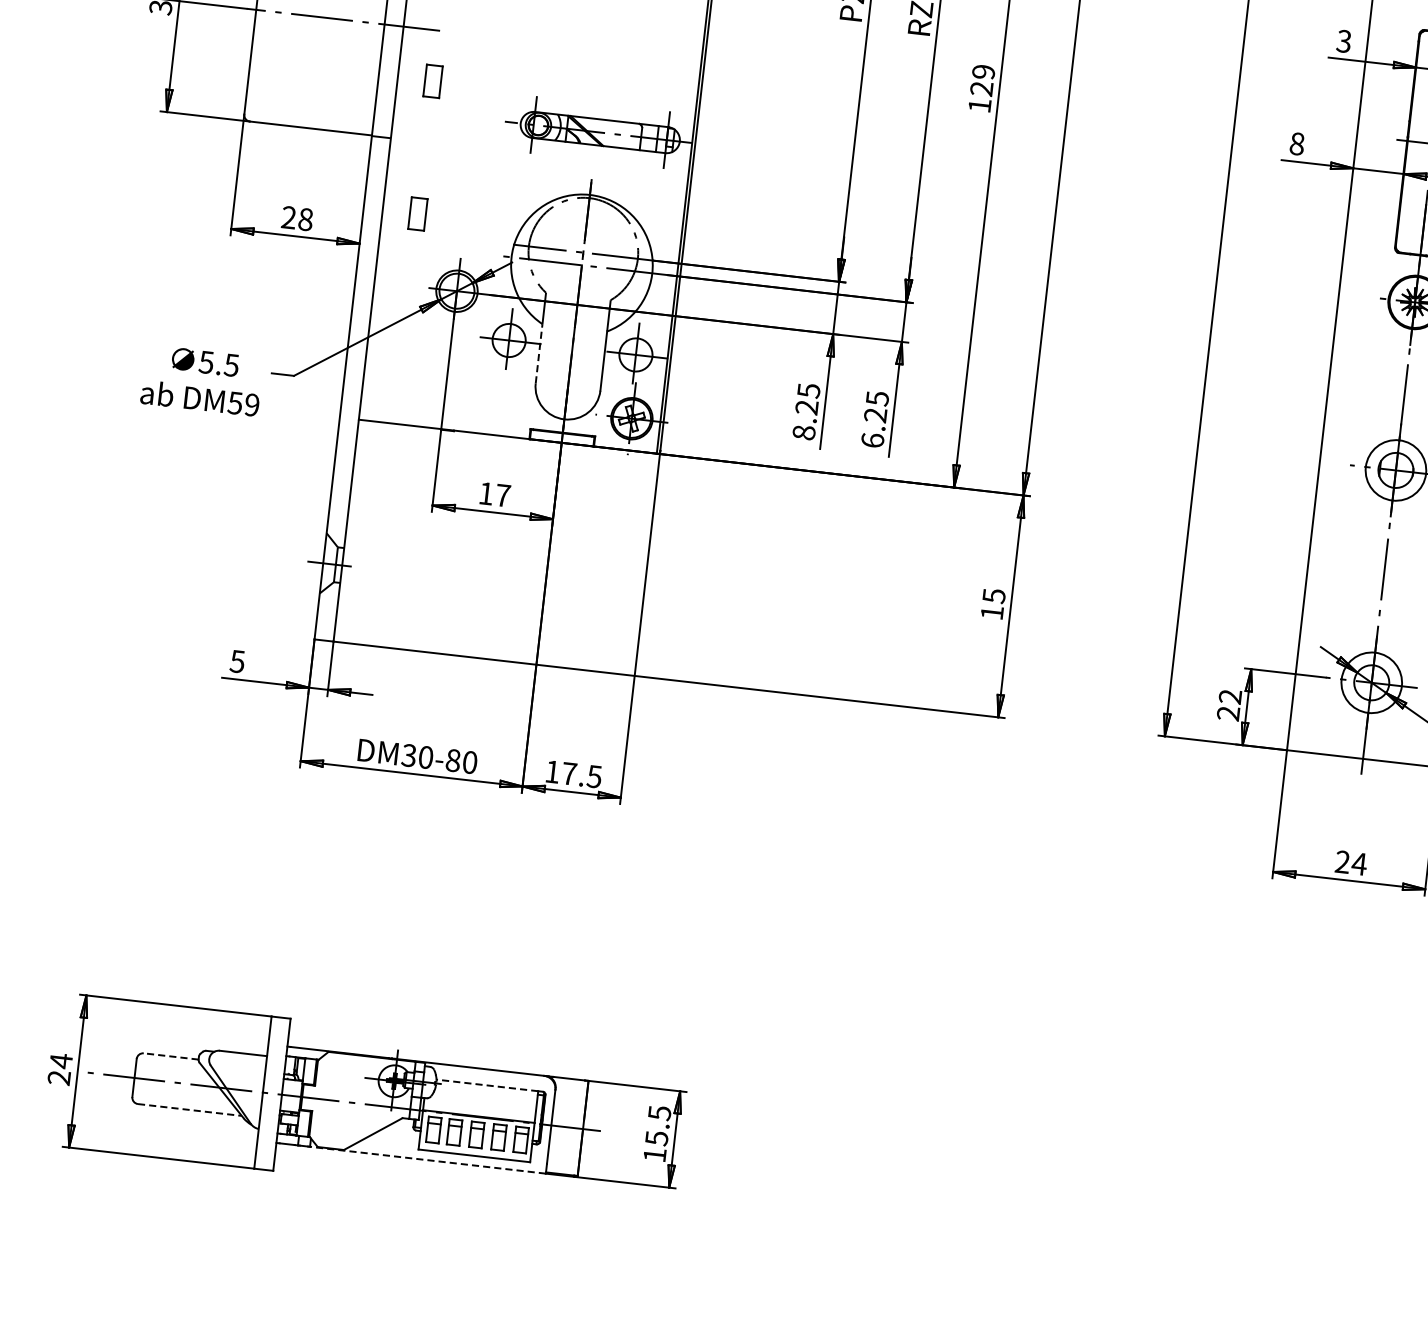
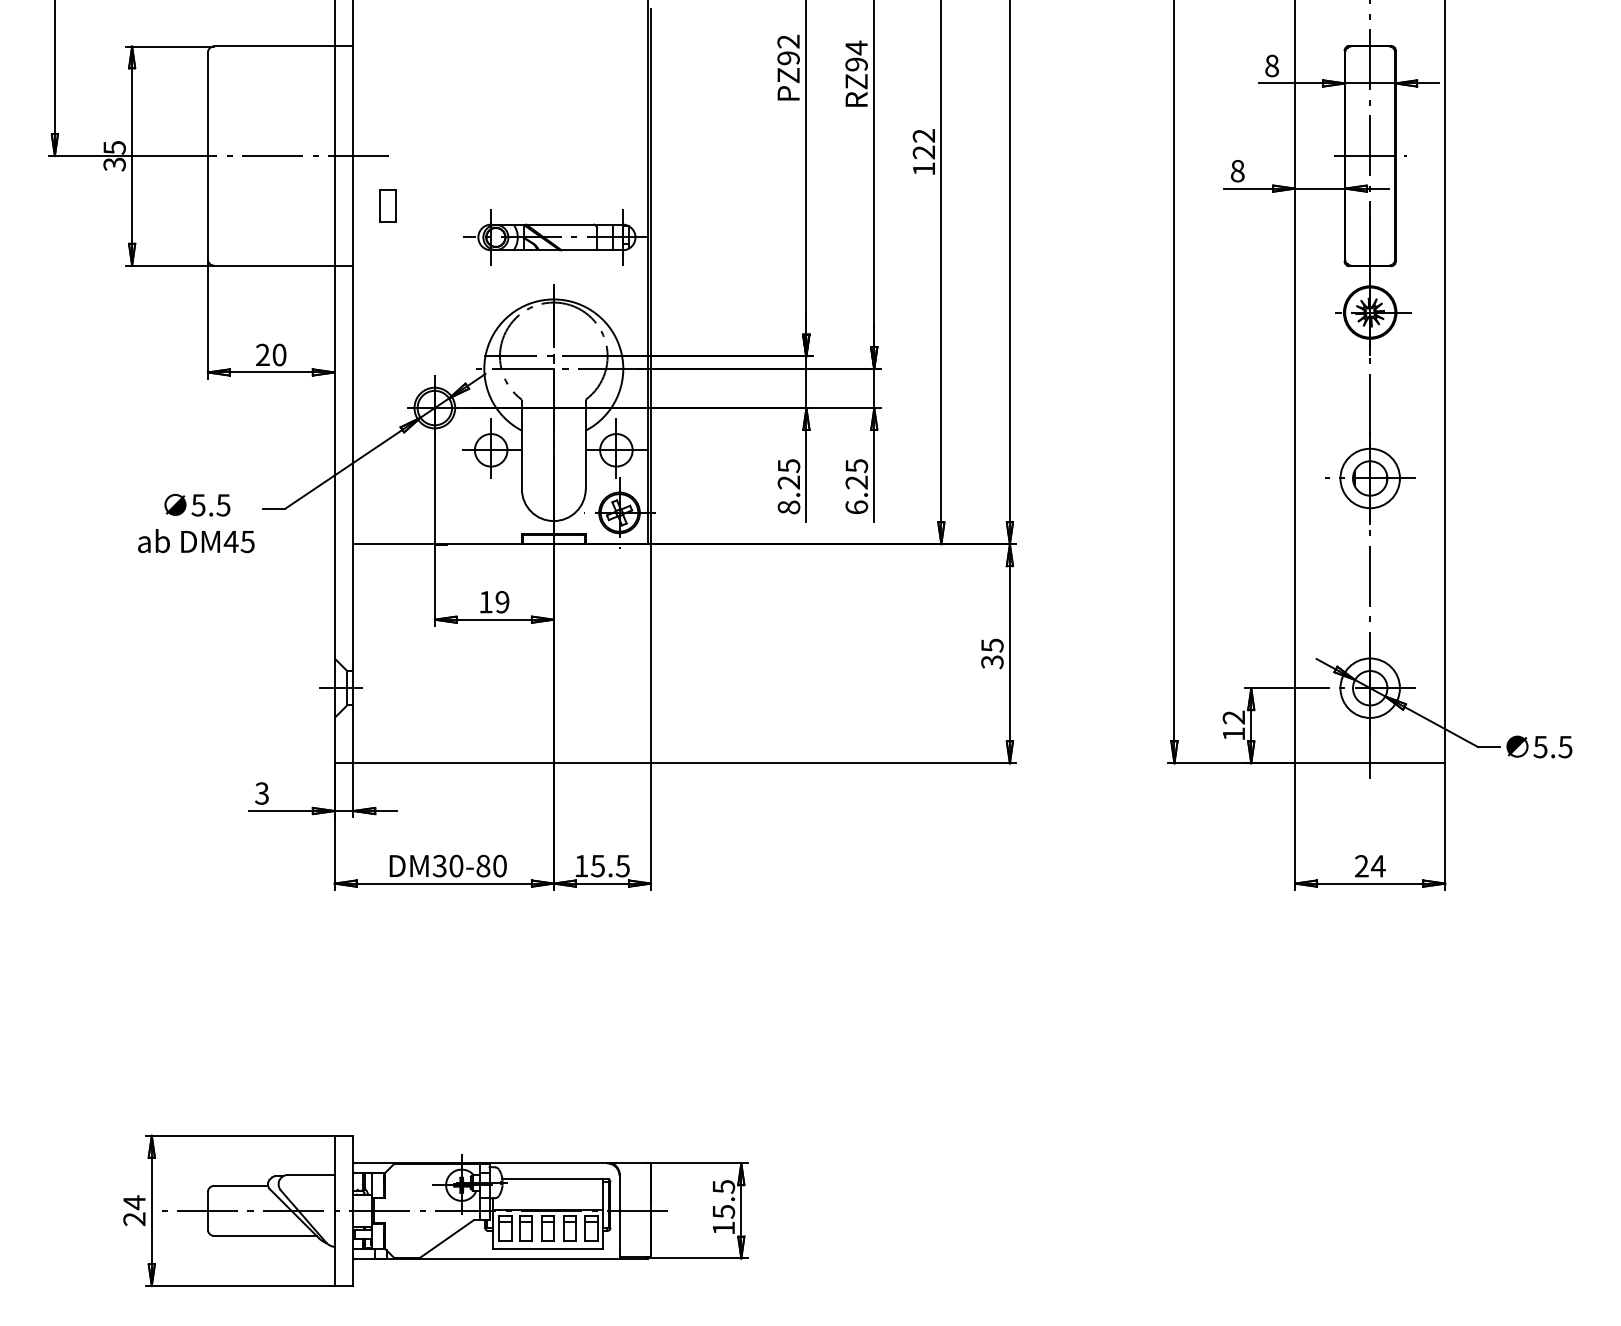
text: (1343, 40) -> (1271, 65), 3 -> 8
text: (984, 71) -> (924, 135), 129 -> 122
part: (417, 213) -> (387, 336), removed
text: (305, 220) -> (279, 355), 28 -> 20
line: (538, 353) -> (521, 459), dashed -> solid
text: (242, 403) -> (238, 541), DM59 -> DM45
text: (503, 495) -> (502, 602), 17 -> 19
text: (992, 613) -> (992, 662), 15 -> 35
text: (236, 661) -> (261, 793), 5 -> 3
text: (1228, 712) -> (1233, 733), 22 -> 12
text: (568, 774) -> (597, 866), 17.5 -> 15.5
line: (170, 1055) -> (240, 1185), dashed -> solid
line: (487, 1085) -> (552, 1179), dashed -> solid
line: (190, 1109) -> (265, 1235), dashed -> solid
line: (427, 1160) -> (502, 1258), dashed -> solid

